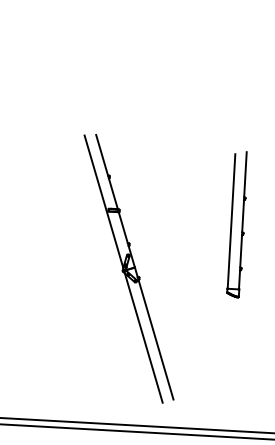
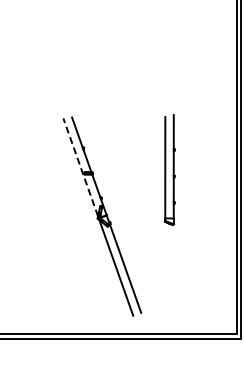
line: (103, 202) -> (80, 167), solid -> dashed
part: (236, 224) -> (169, 169), moved

